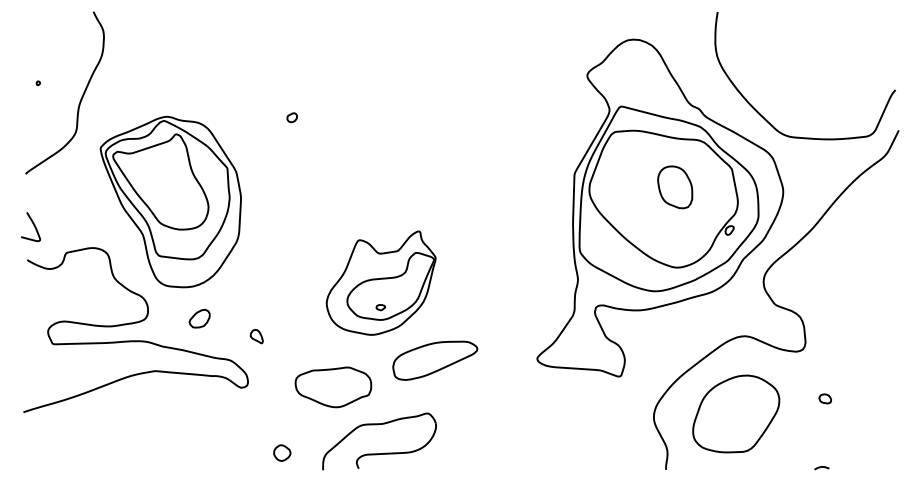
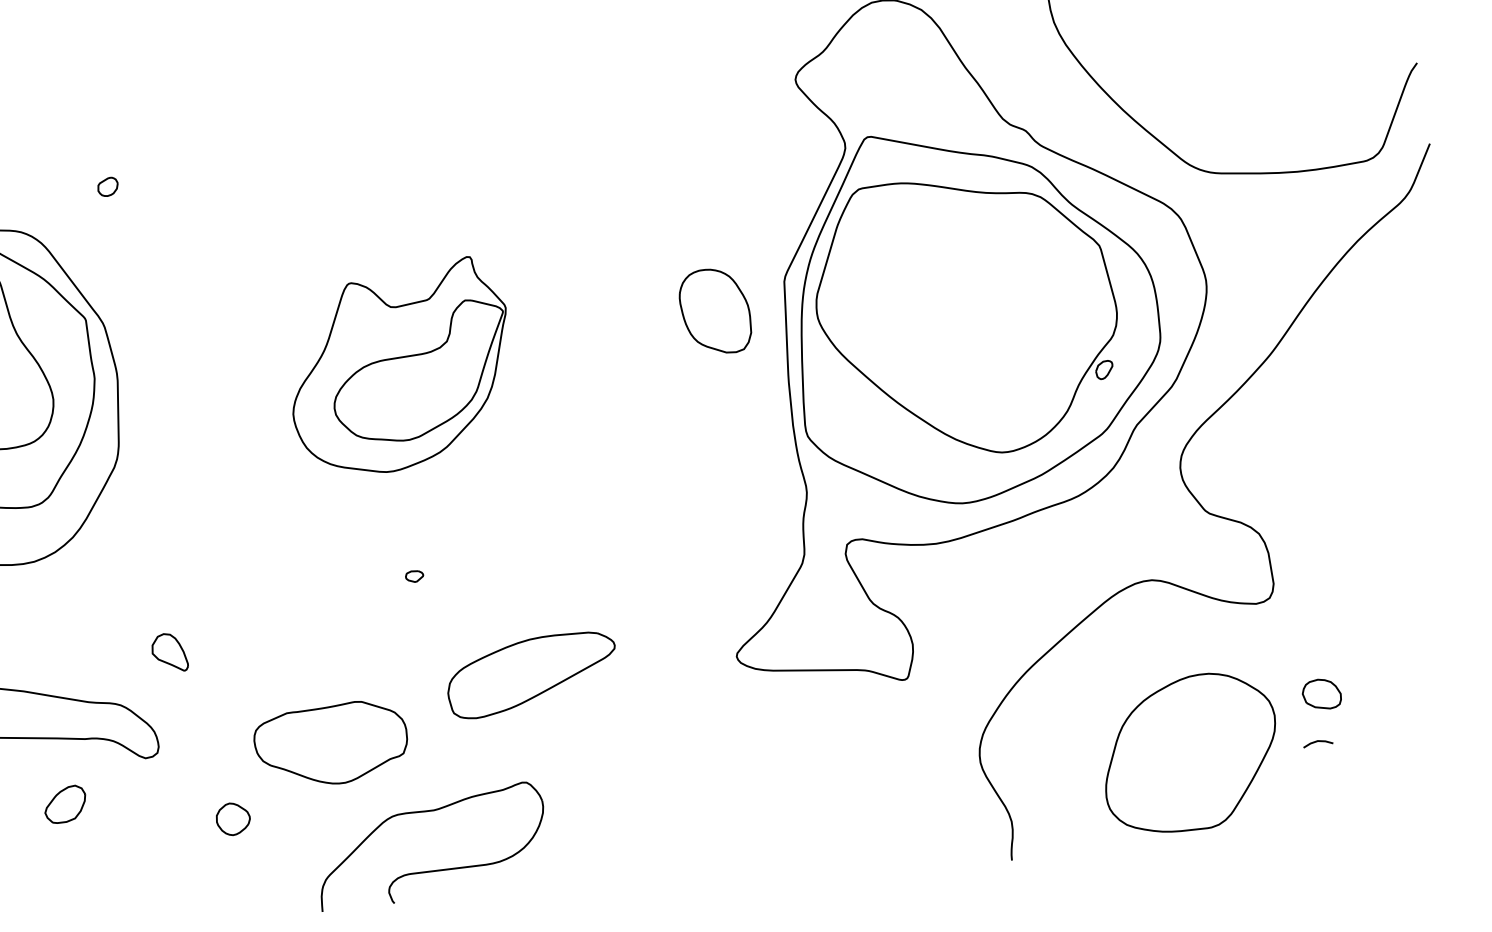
part: (291, 117) -> (106, 186), moved
part: (675, 187) -> (715, 311), moved
part: (380, 282) -> (398, 365), moved
part: (199, 318) -> (64, 804), moved
part: (256, 336) -> (168, 652), size x1.4
part: (824, 398) -> (1319, 693), size x1.6
part: (736, 413) -> (1190, 751), moved
part: (282, 452) -> (233, 817), moved
line: (821, 467) -> (1317, 742), moved

